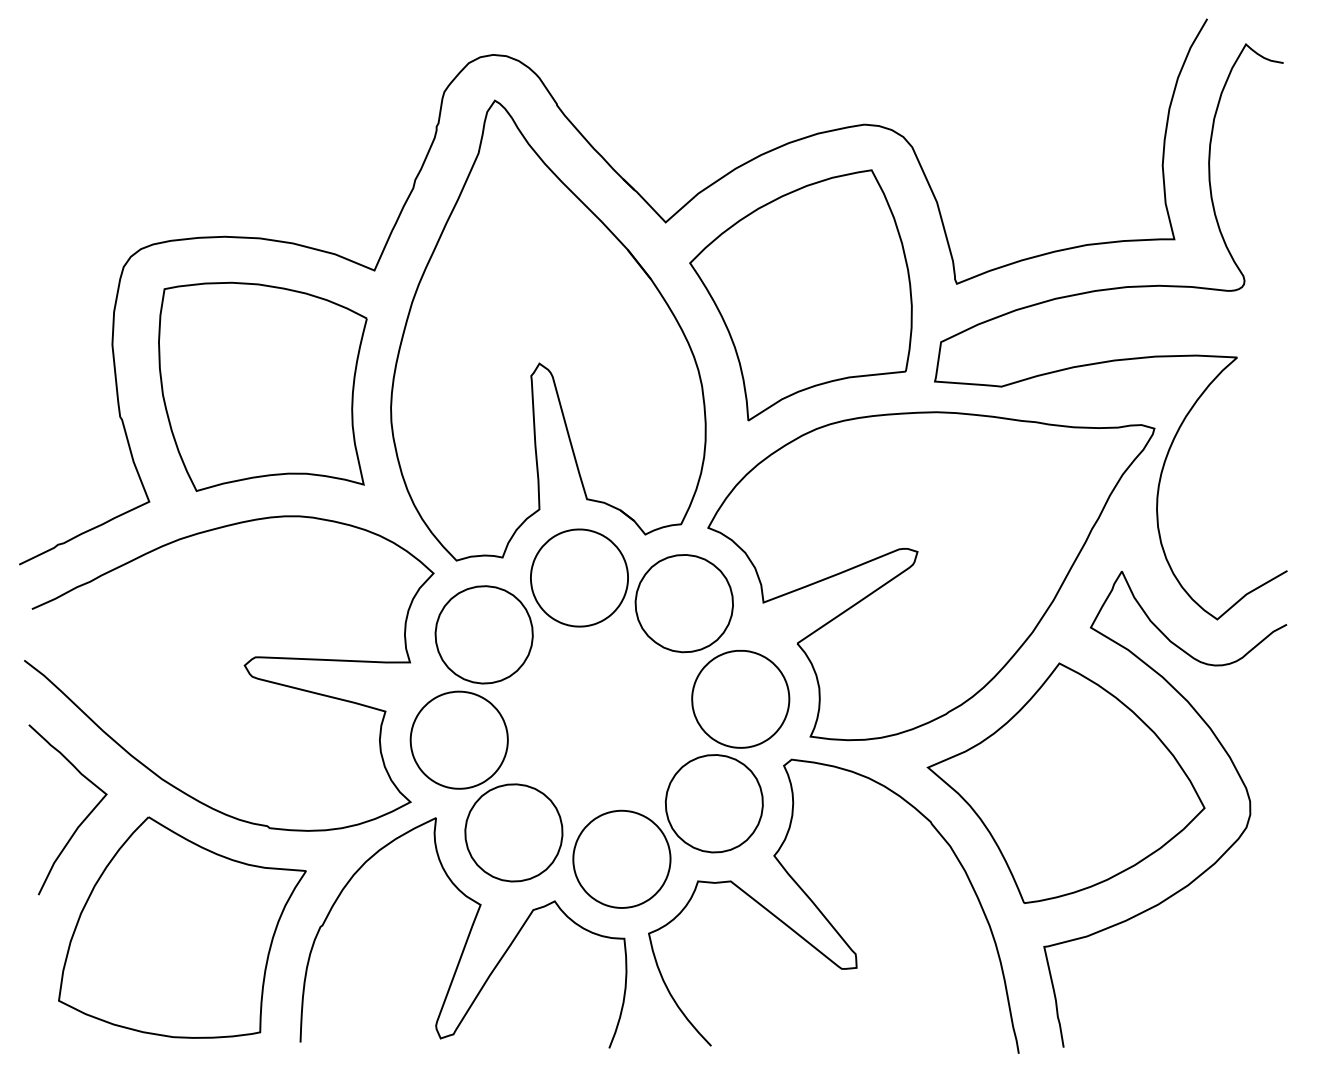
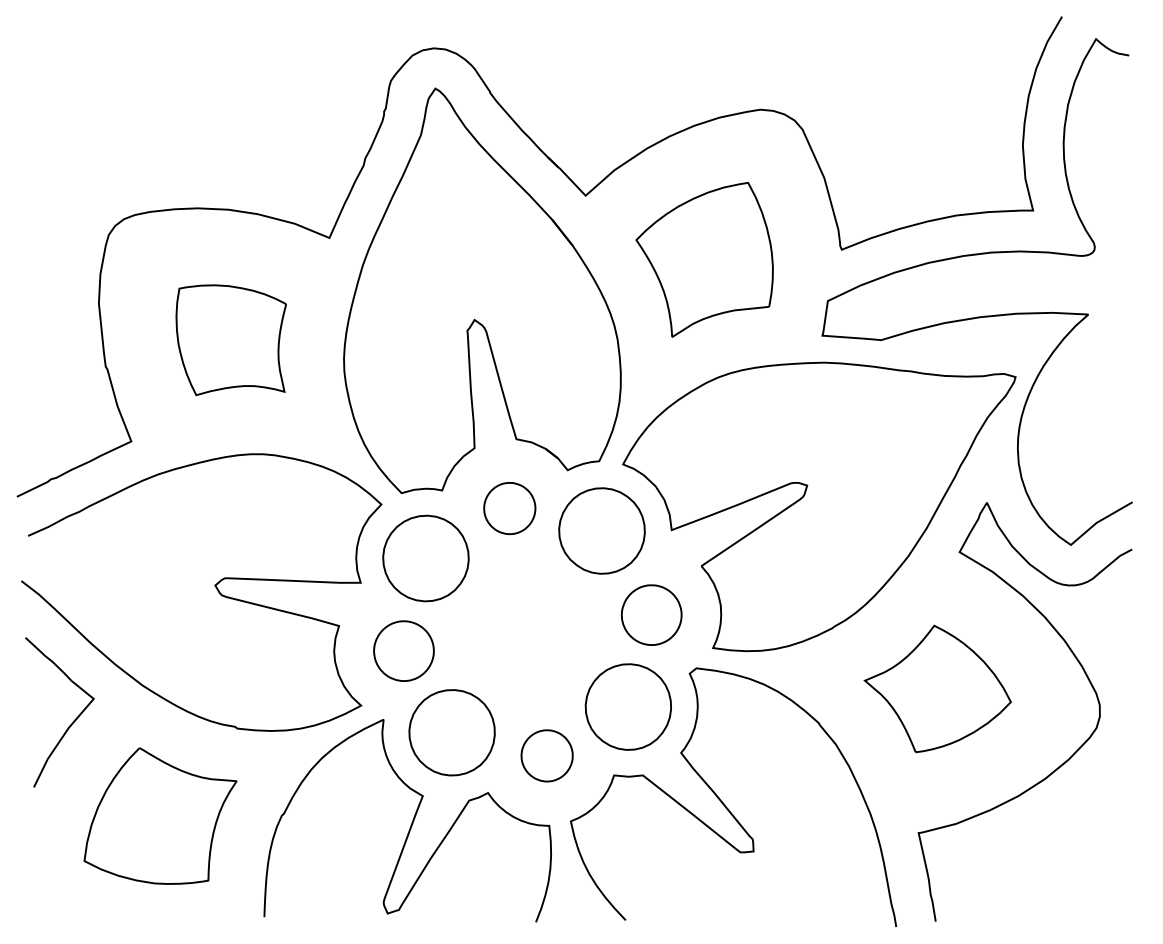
part: (800, 295) -> (704, 259), size x0.7
part: (262, 386) -> (230, 340), size x0.6
part: (579, 577) -> (509, 508), size x0.6
part: (740, 698) -> (651, 614), size x0.7
part: (458, 739) -> (403, 650), size x0.7
part: (1065, 782) -> (937, 688), size x0.6
part: (621, 858) -> (546, 755), size x0.6
part: (182, 927) -> (160, 815), size x0.7

